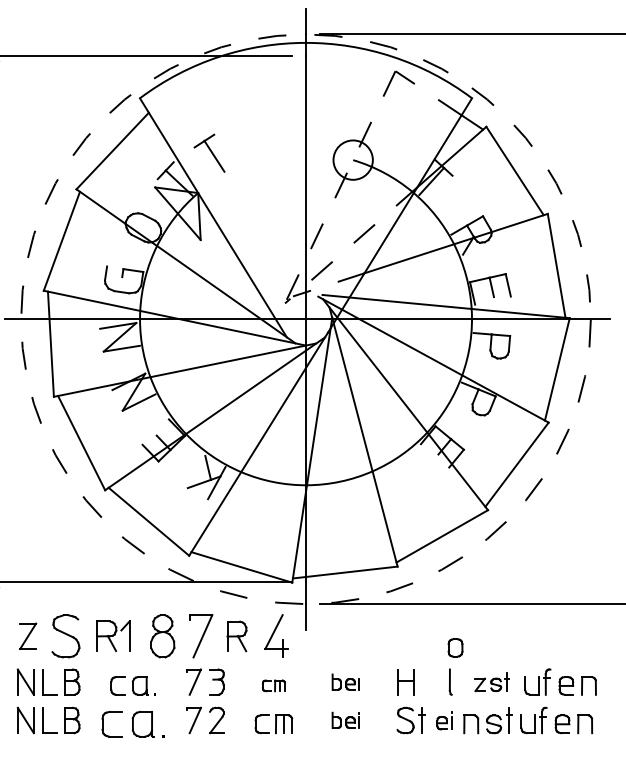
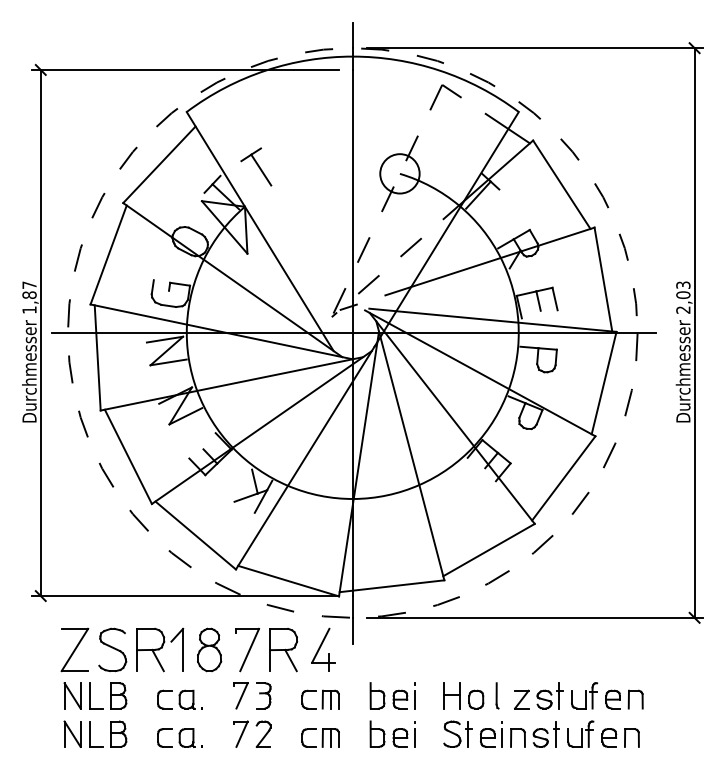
part: (27, 635) -> (74, 649), size x1.67
part: (113, 635) -> (160, 649), size x1.43
part: (236, 636) -> (283, 650), size x1.43
part: (455, 647) -> (476, 699), moved
part: (345, 681) -> (392, 695), size x1.67
part: (491, 681) -> (538, 695), size x1.43
part: (273, 685) -> (320, 699), size x1.67
part: (345, 719) -> (392, 733), size x1.67
part: (444, 720) -> (491, 734), size x1.43
part: (132, 723) -> (179, 737), size x0.71

